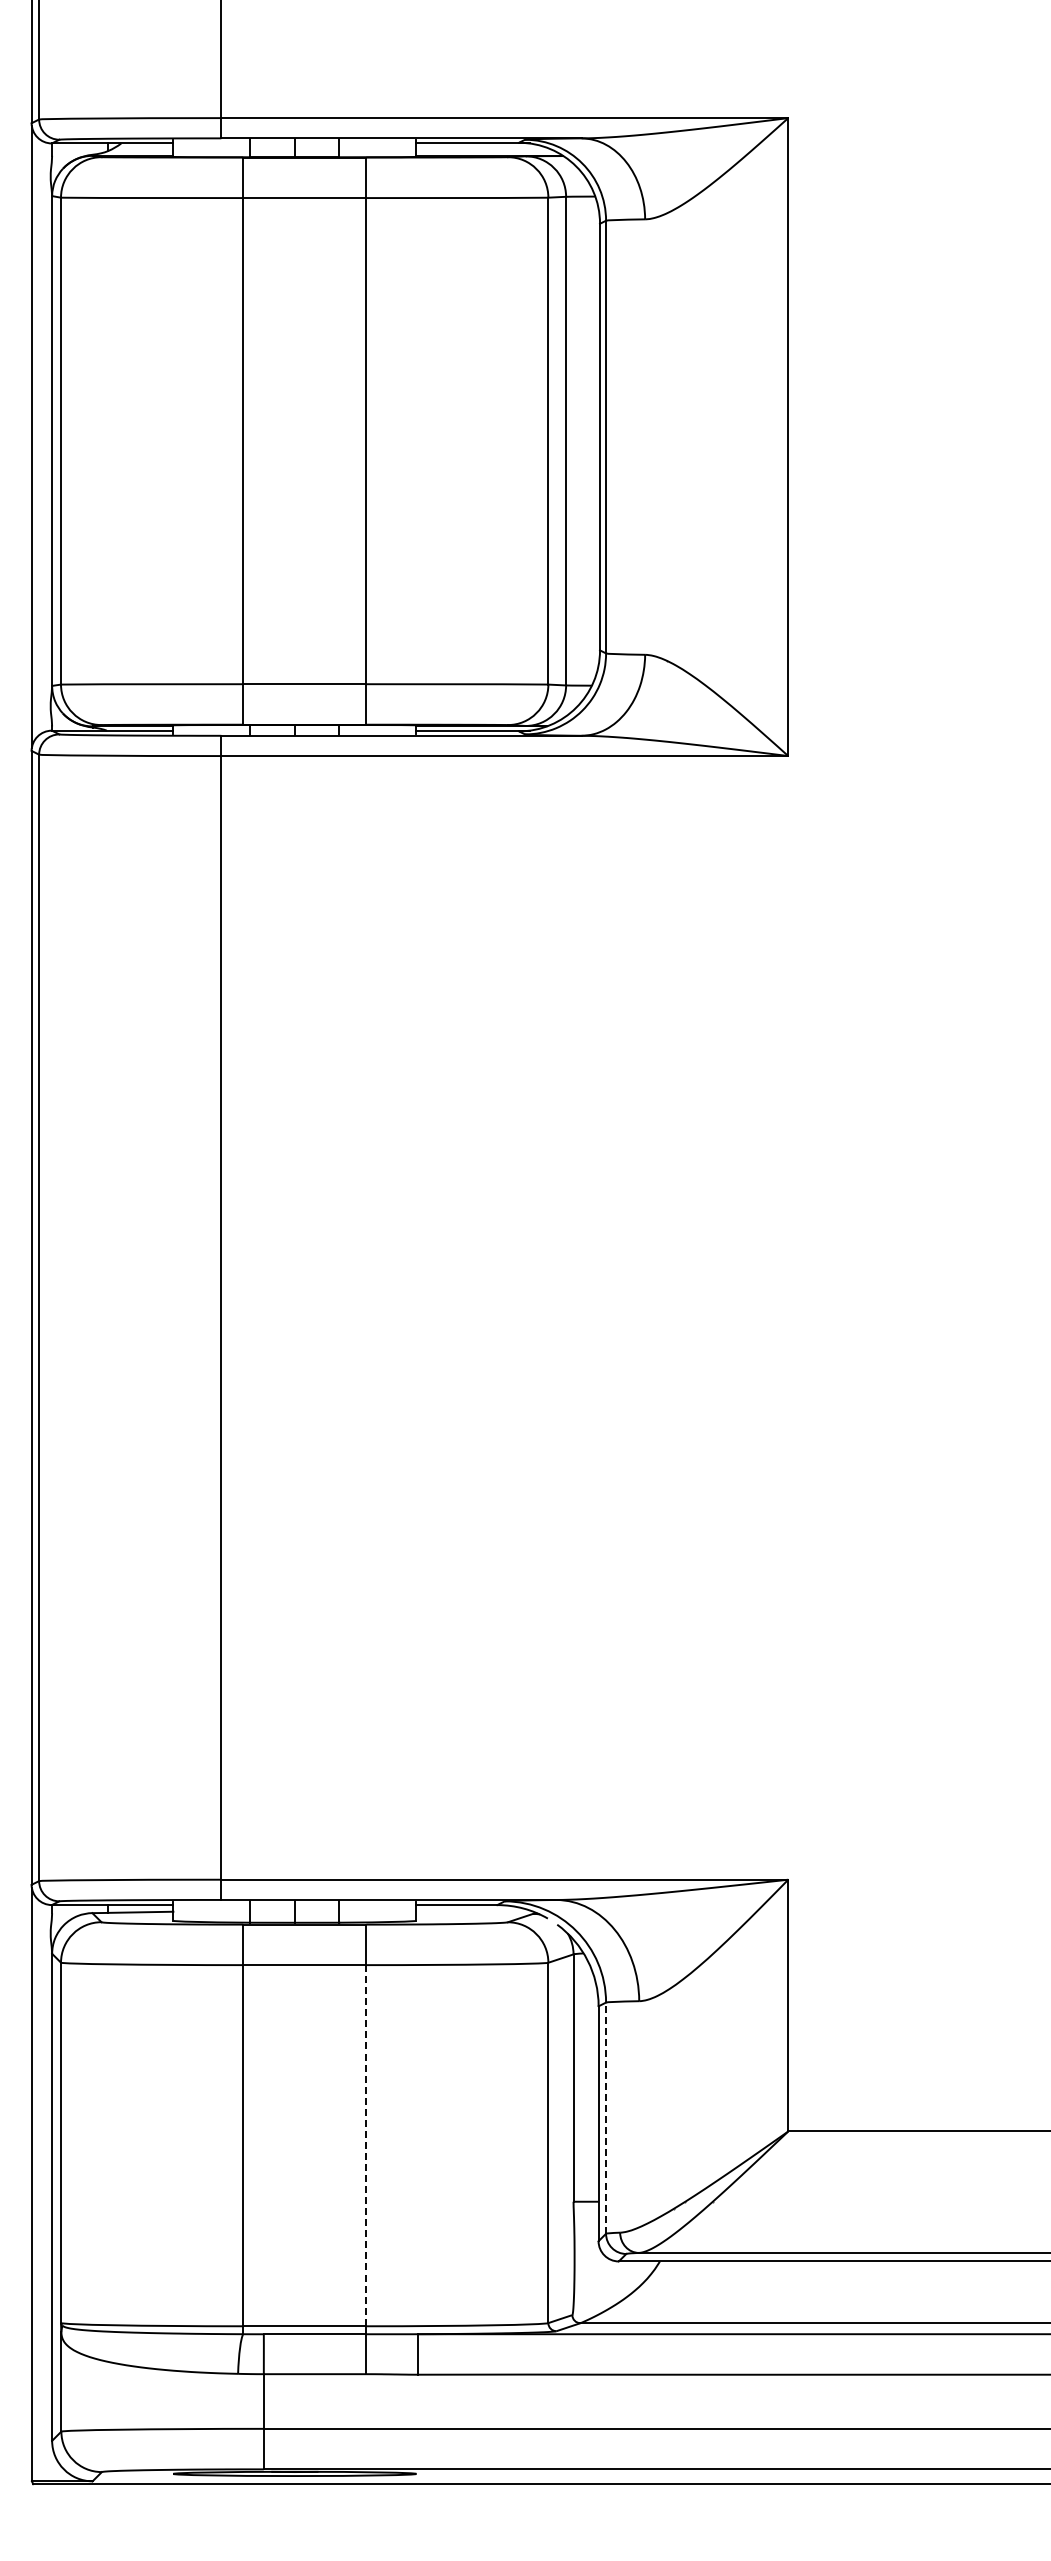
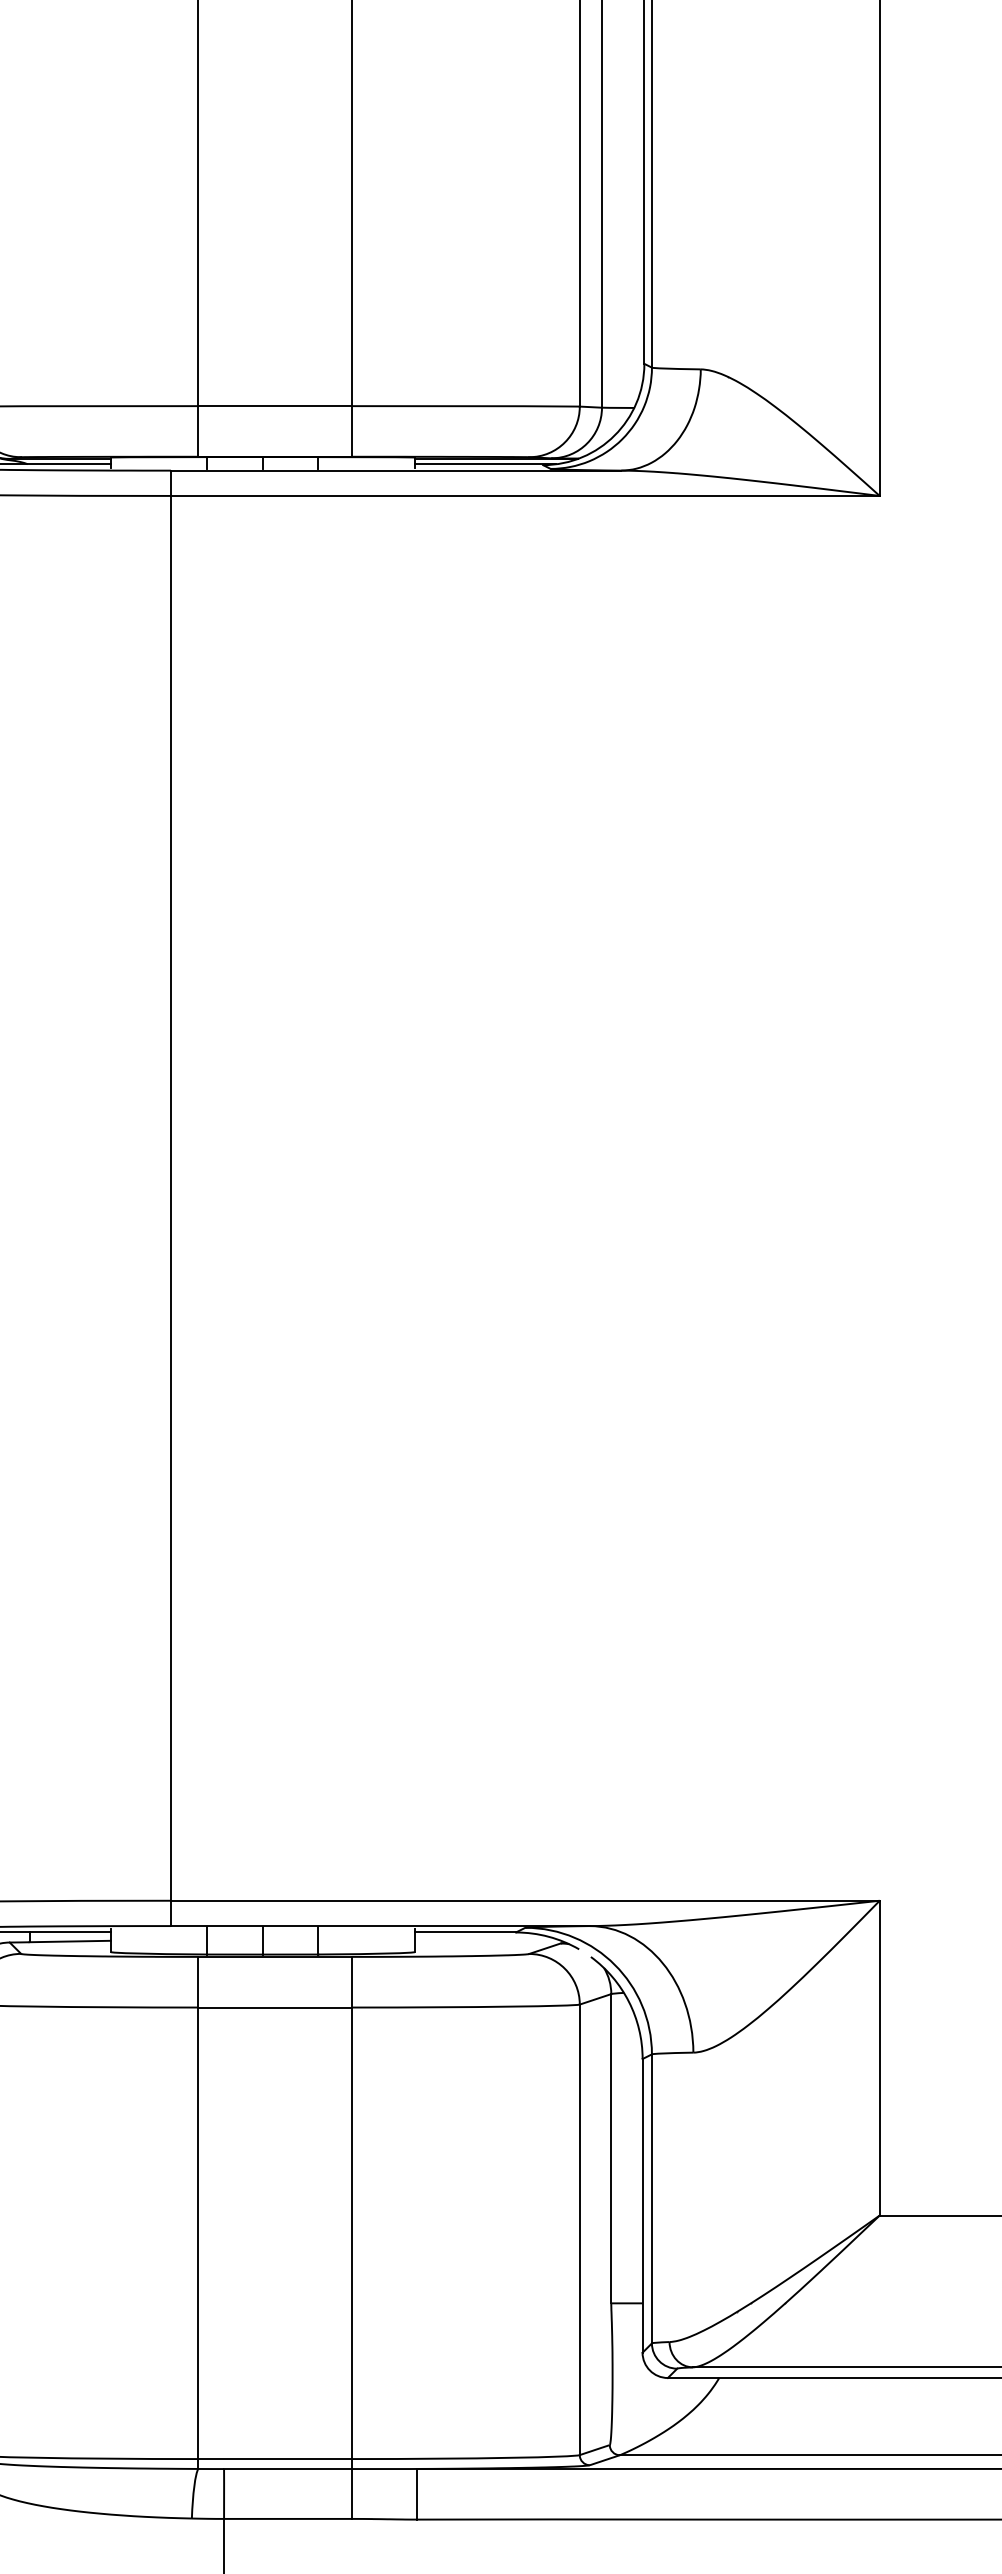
line: (606, 2118) -> (652, 2199), dashed -> solid
line: (366, 2145) -> (352, 2233), dashed -> solid

